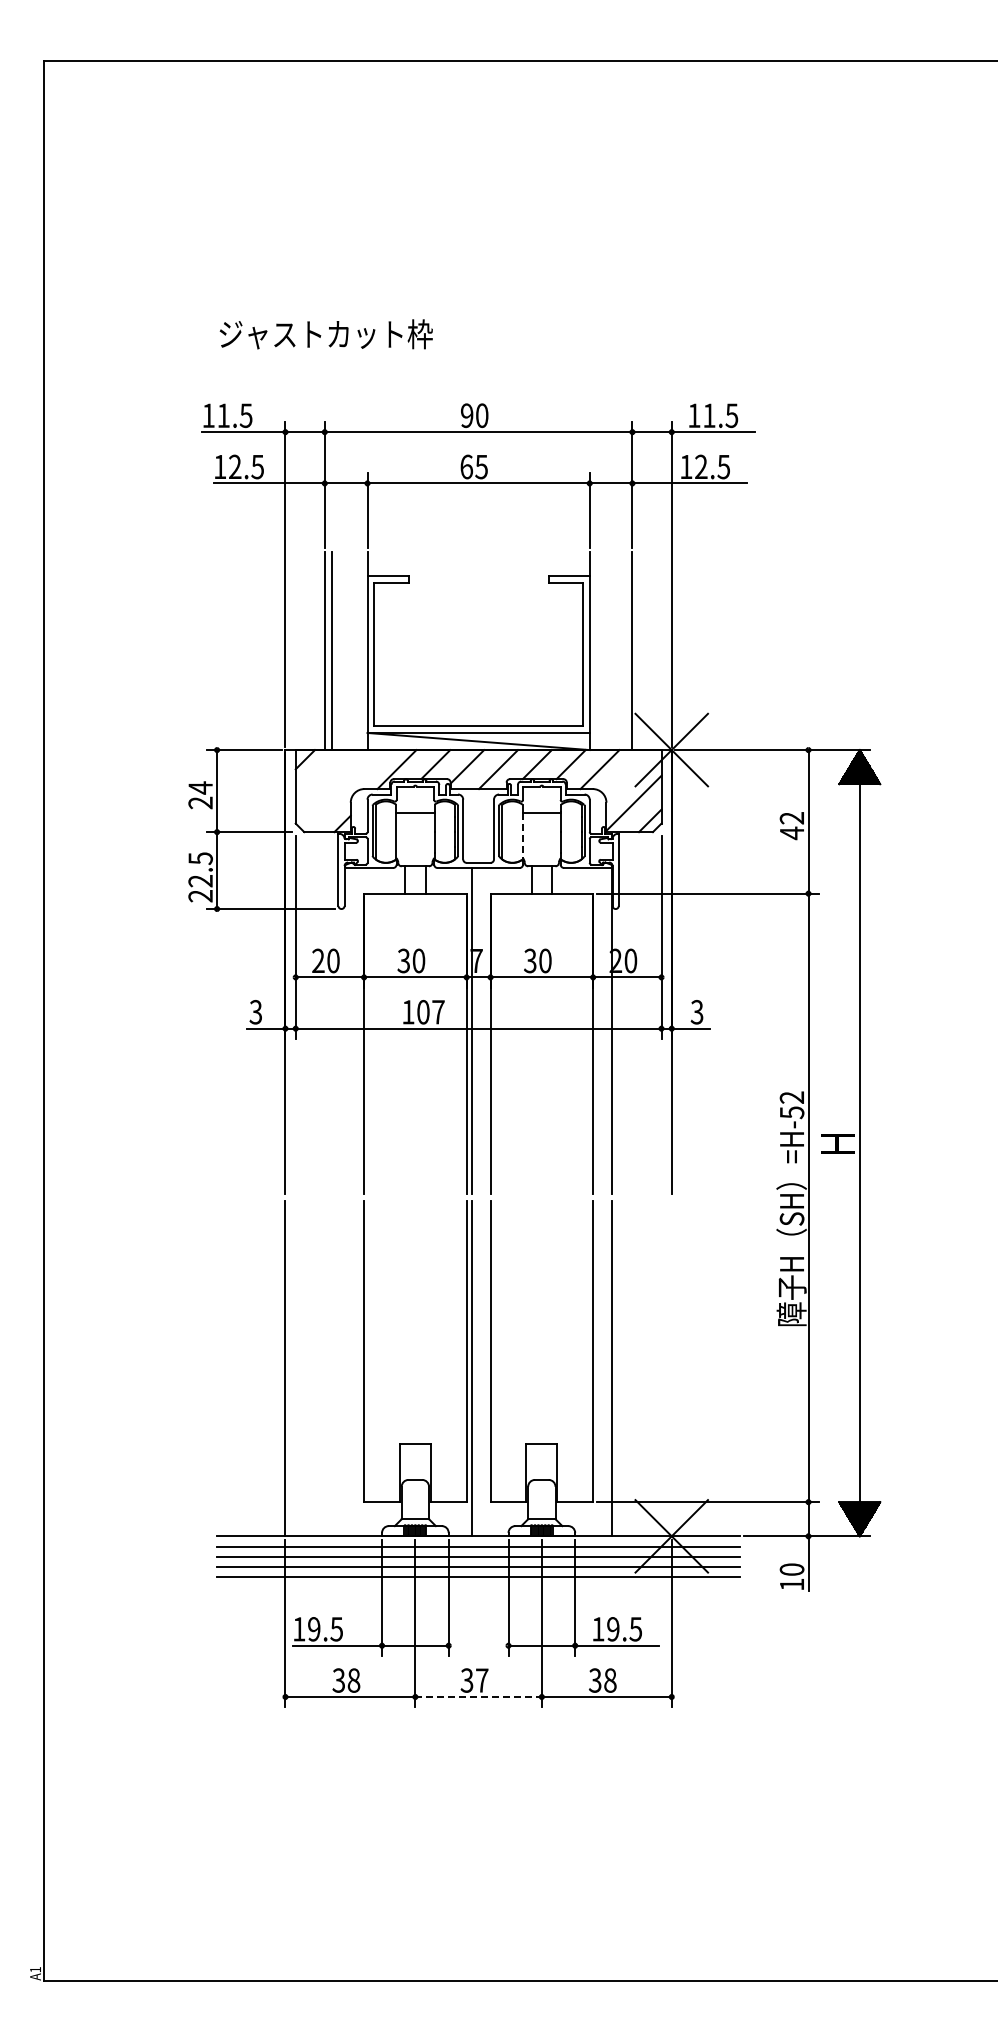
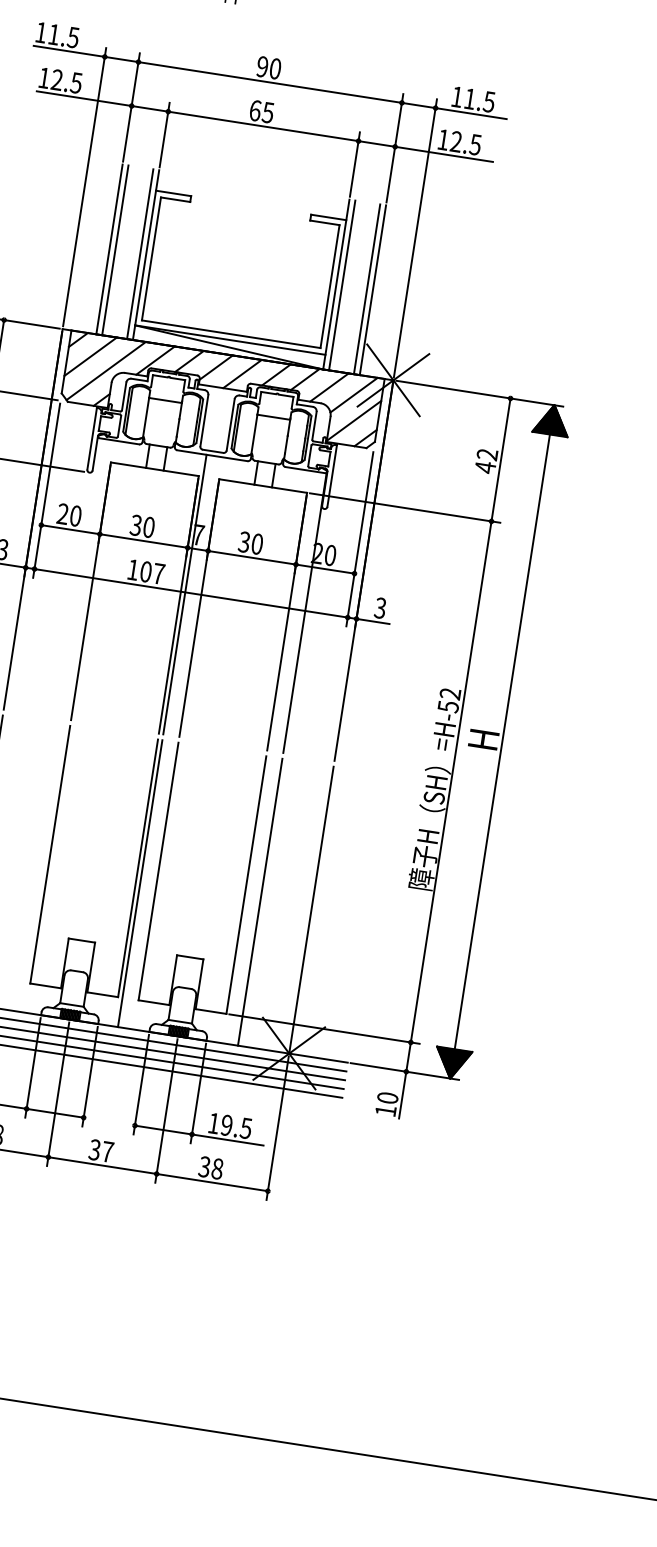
line: (360, 650) -> (140, 253), added
line: (596, 650) -> (342, 285), added
line: (625, 650) -> (367, 288), added
line: (629, 773) -> (354, 394), added
line: (321, 776) -> (90, 356), added
line: (342, 790) -> (106, 371), added
line: (522, 836) -> (254, 434), dashed -> solid
line: (671, 1368) -> (311, 909), added
line: (479, 1697) -> (103, 1166), dashed -> solid

